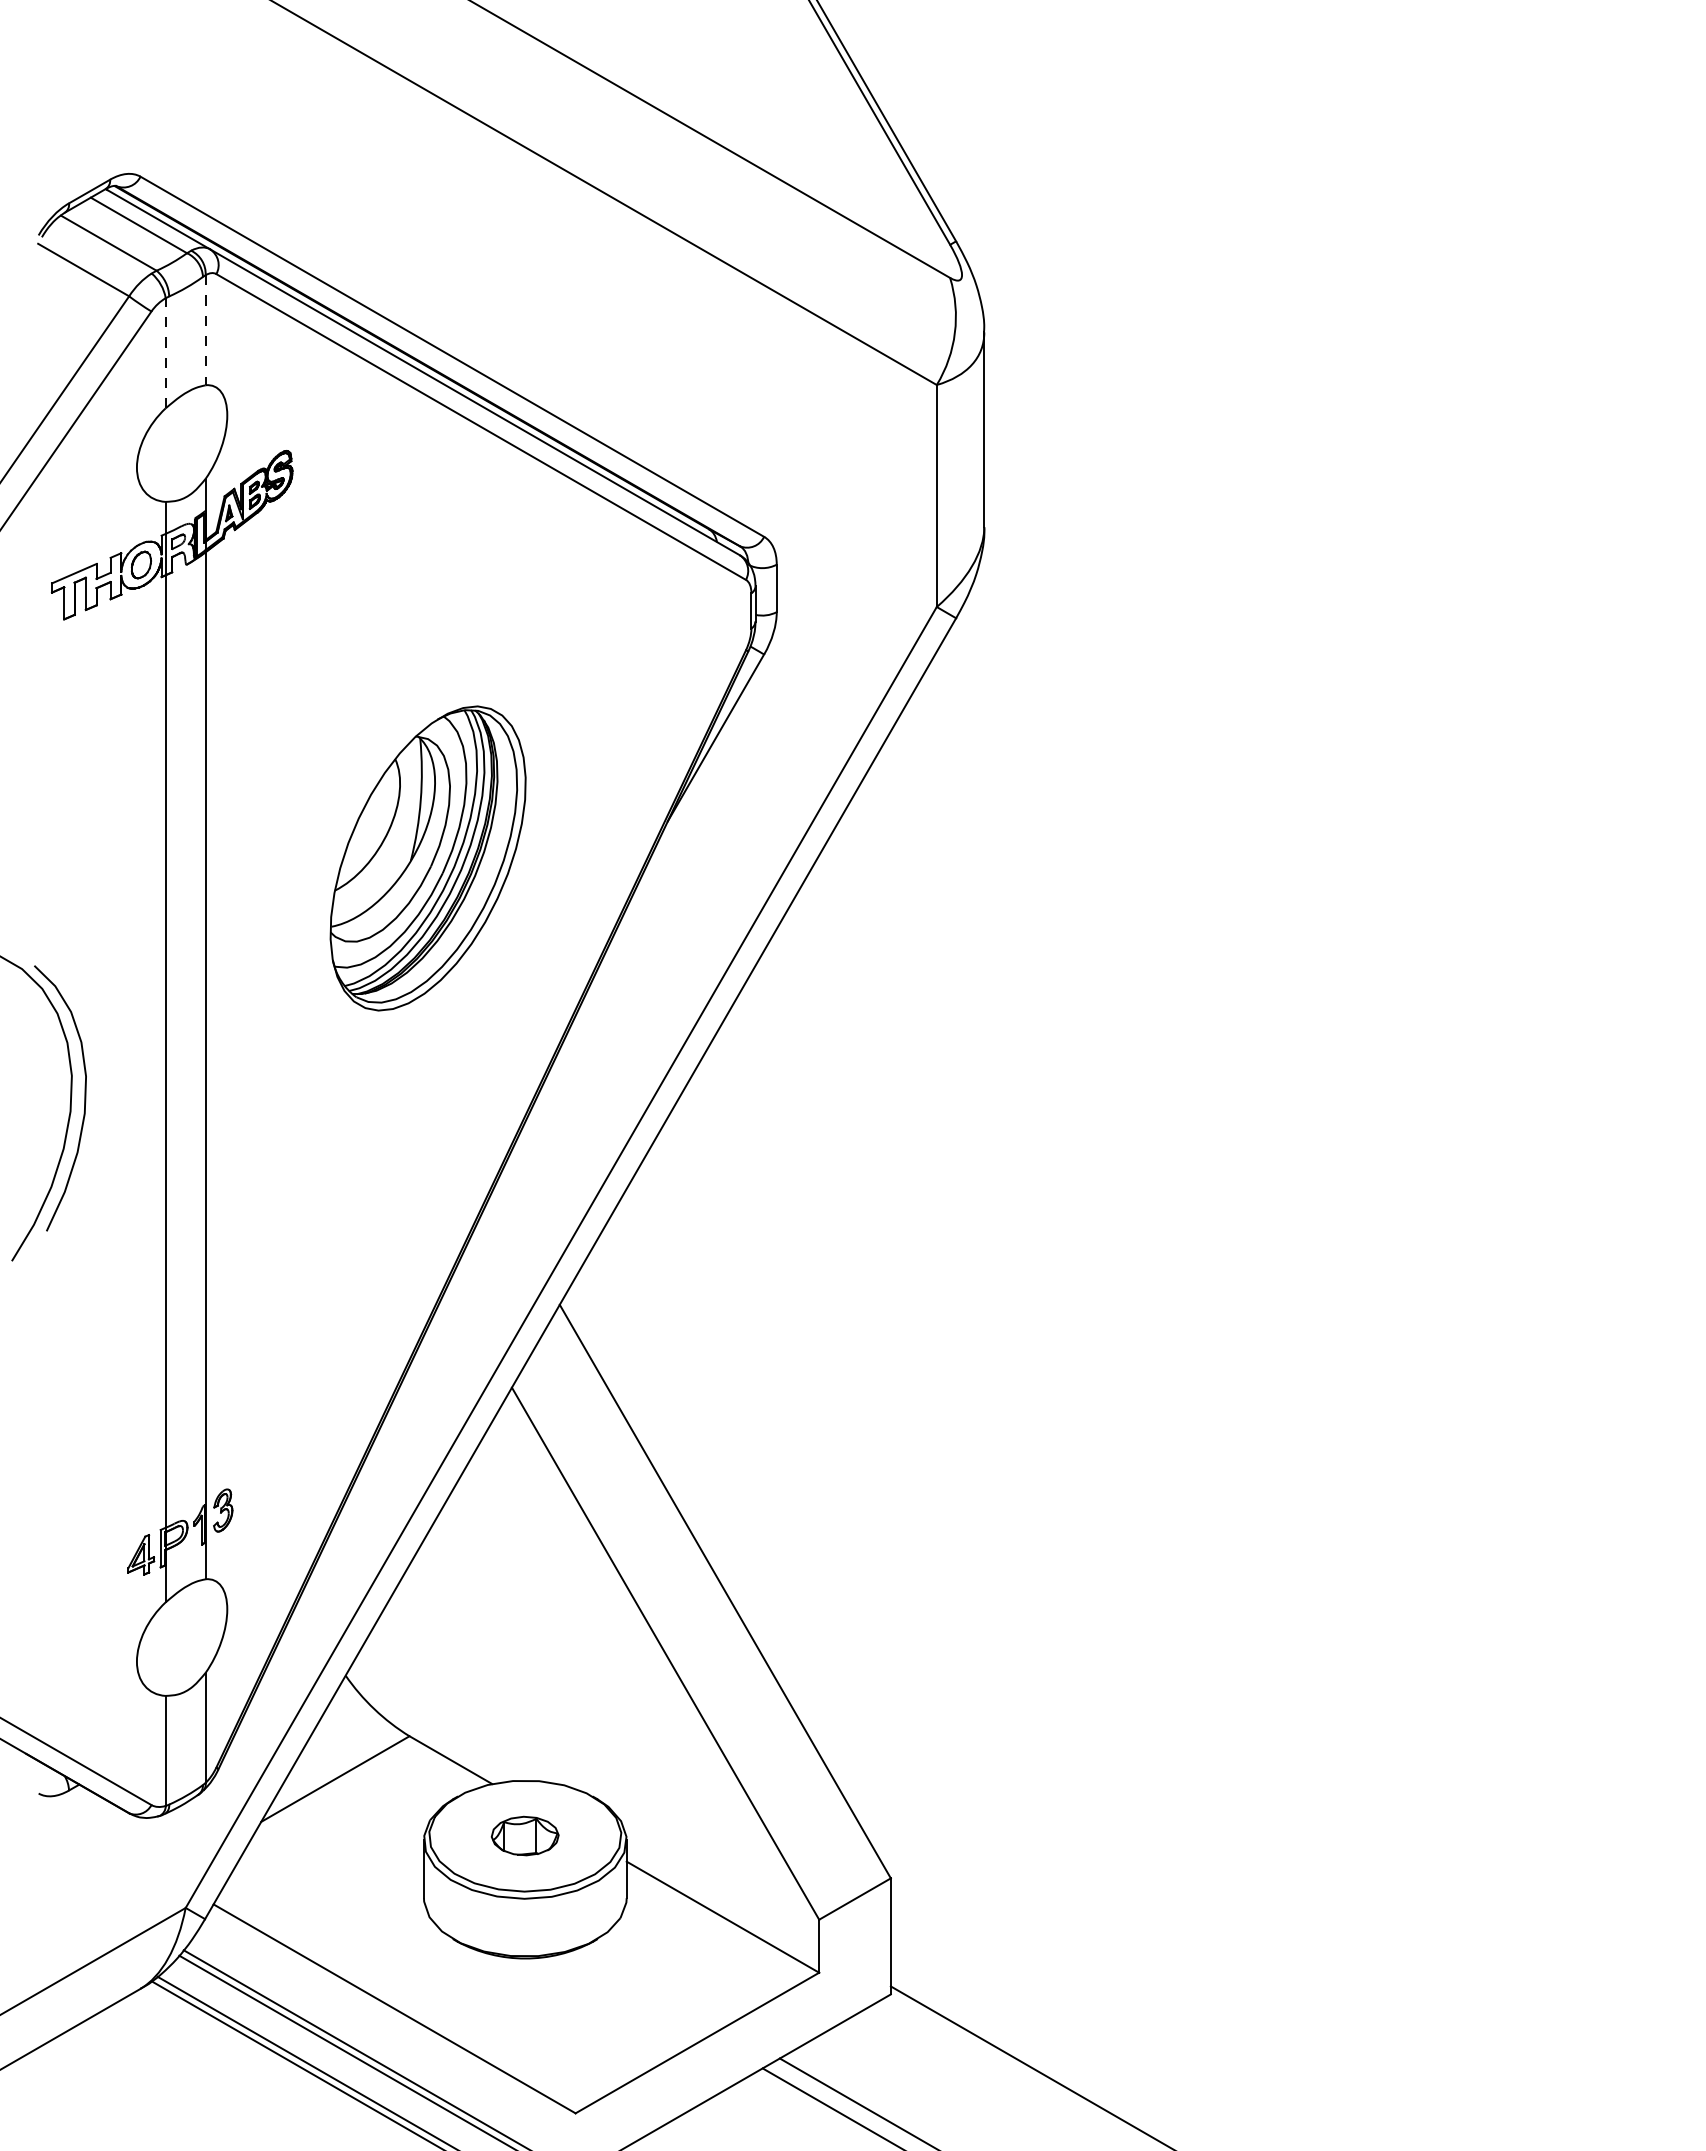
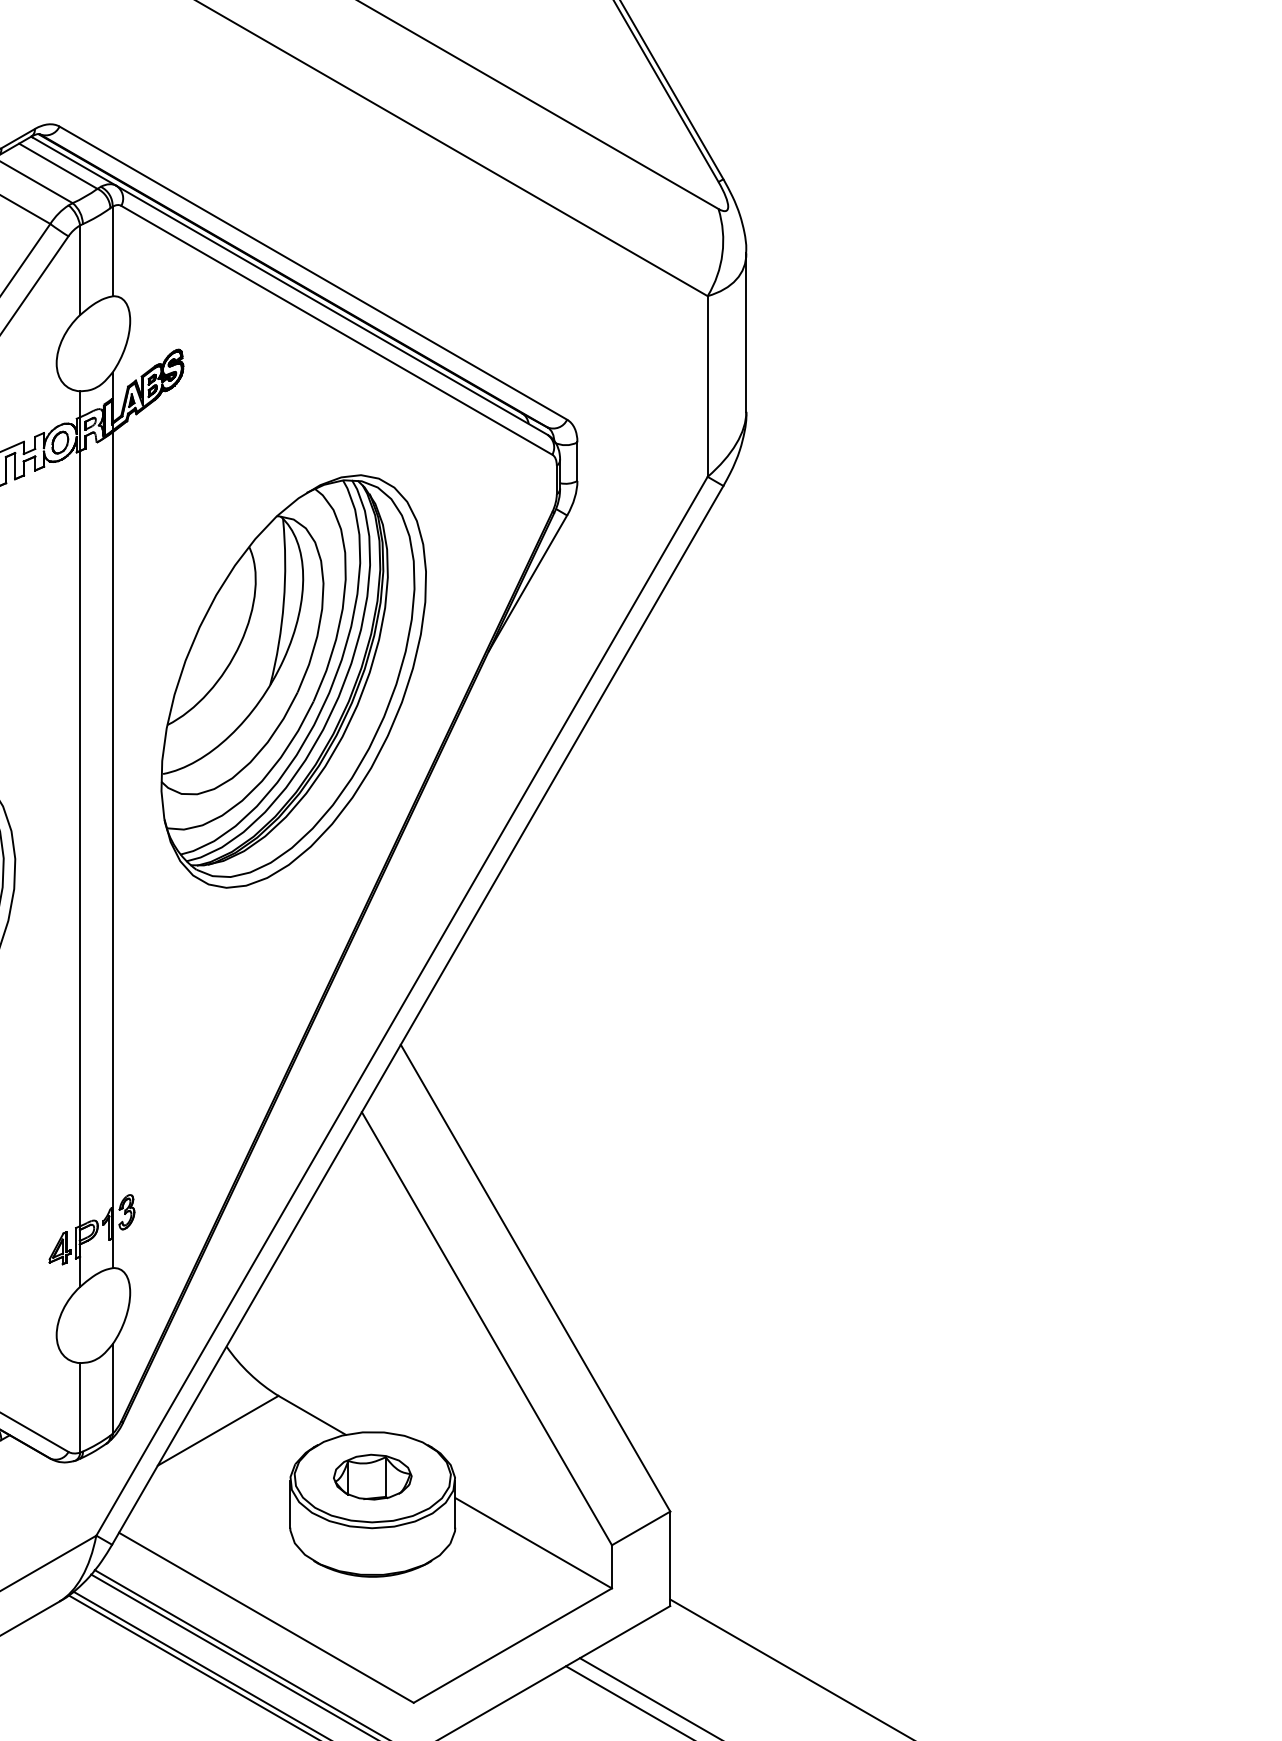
line: (205, 330) -> (112, 251), dashed -> solid
line: (165, 352) -> (79, 269), dashed -> solid
part: (427, 858) -> (293, 681), size x1.67
part: (524, 1835) -> (372, 1476), size x1.43

